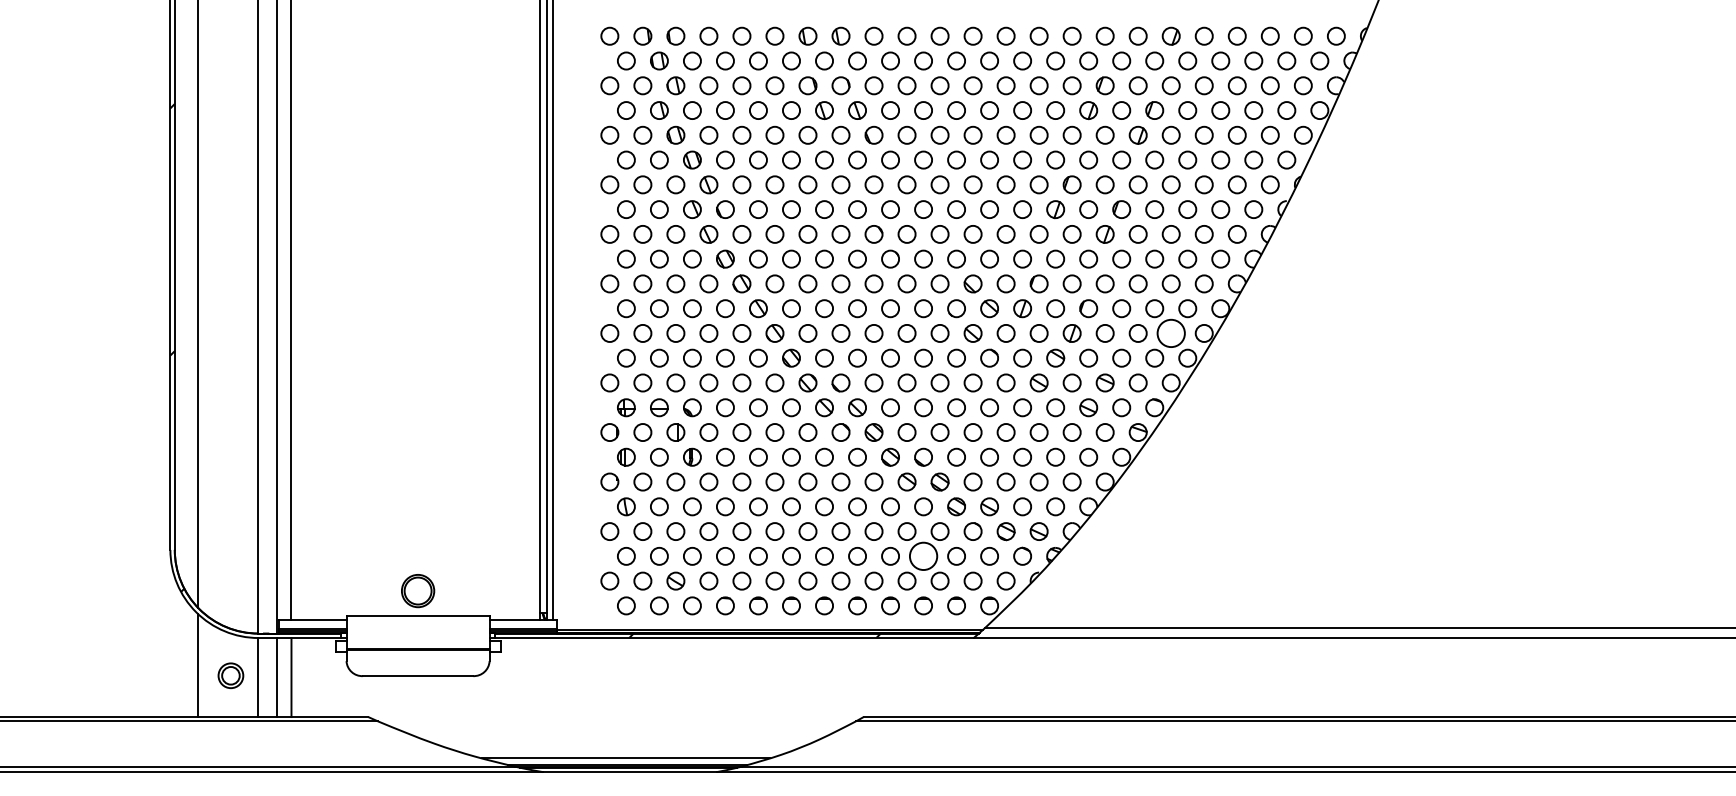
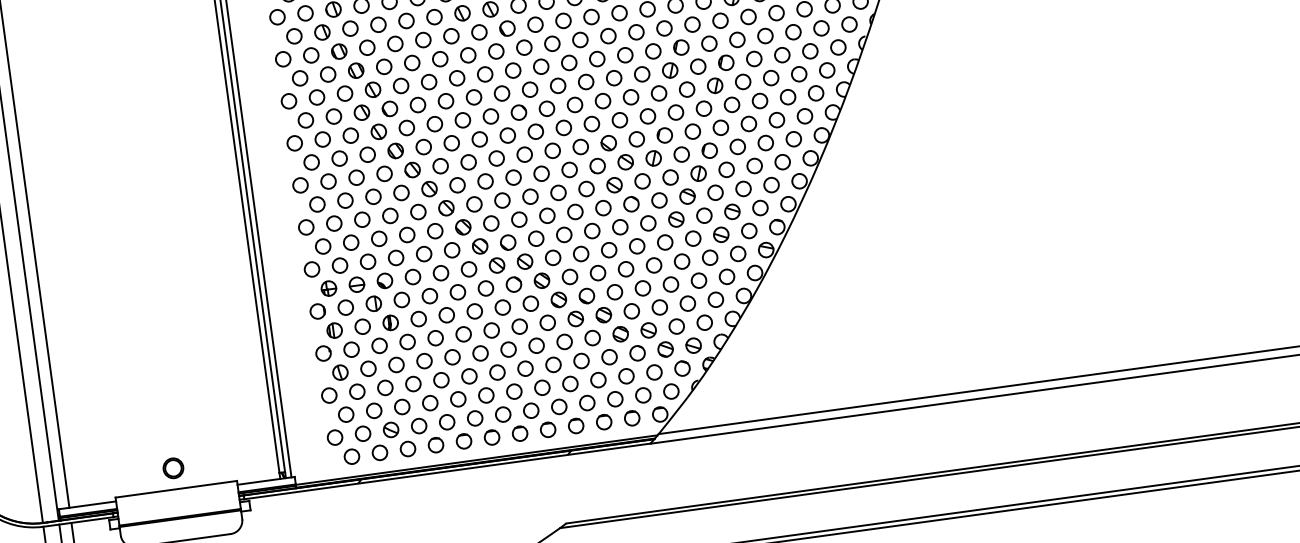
circle: (1170, 332) -> (781, 161), size x0.62
circle: (923, 555) -> (598, 379), size x0.62
part: (417, 590) -> (172, 467), size x0.71

